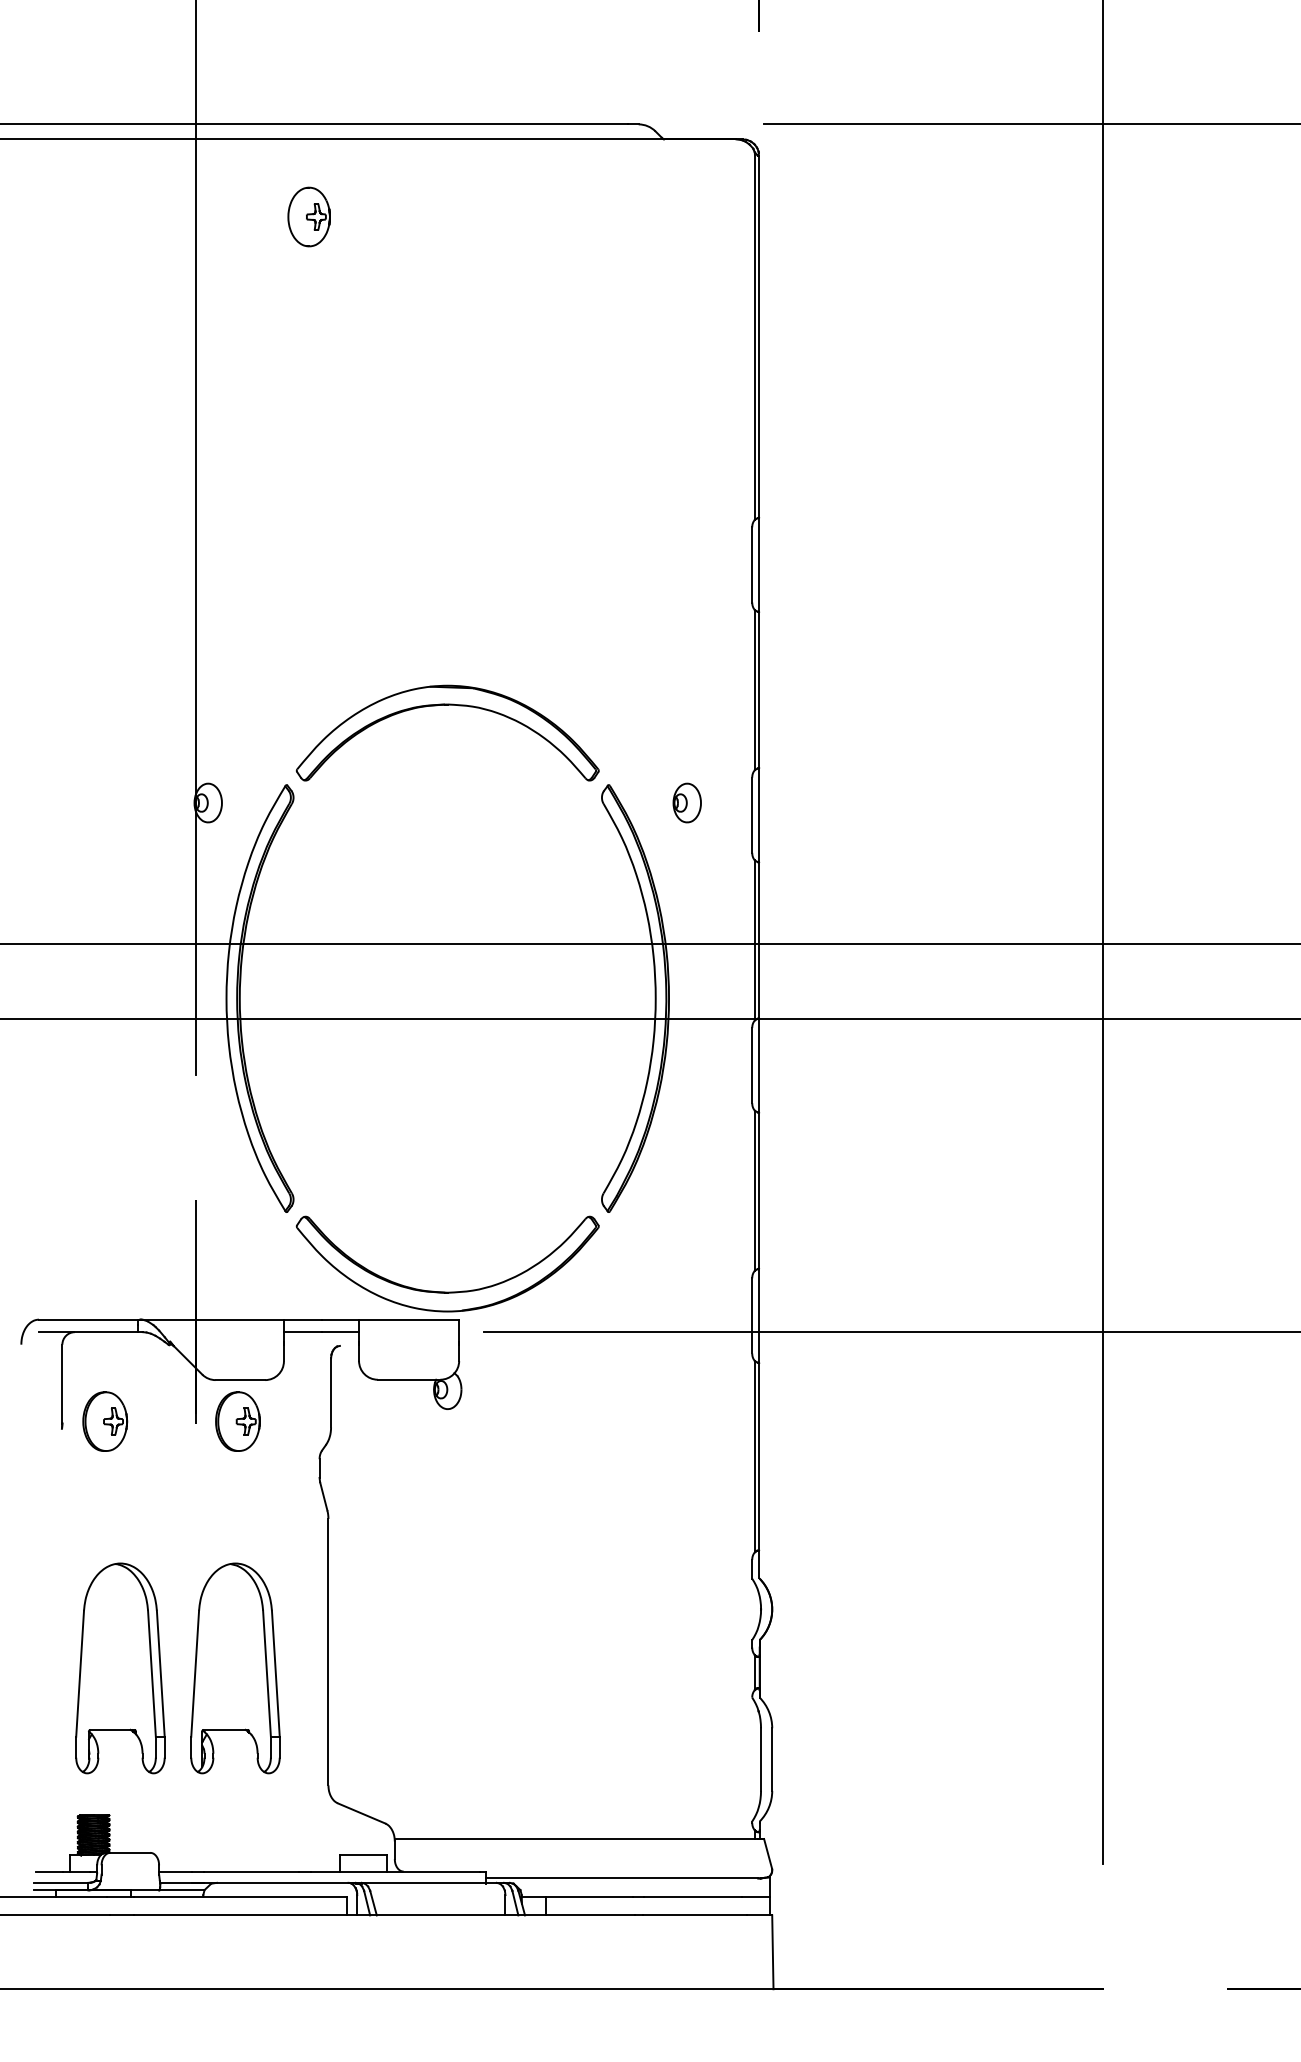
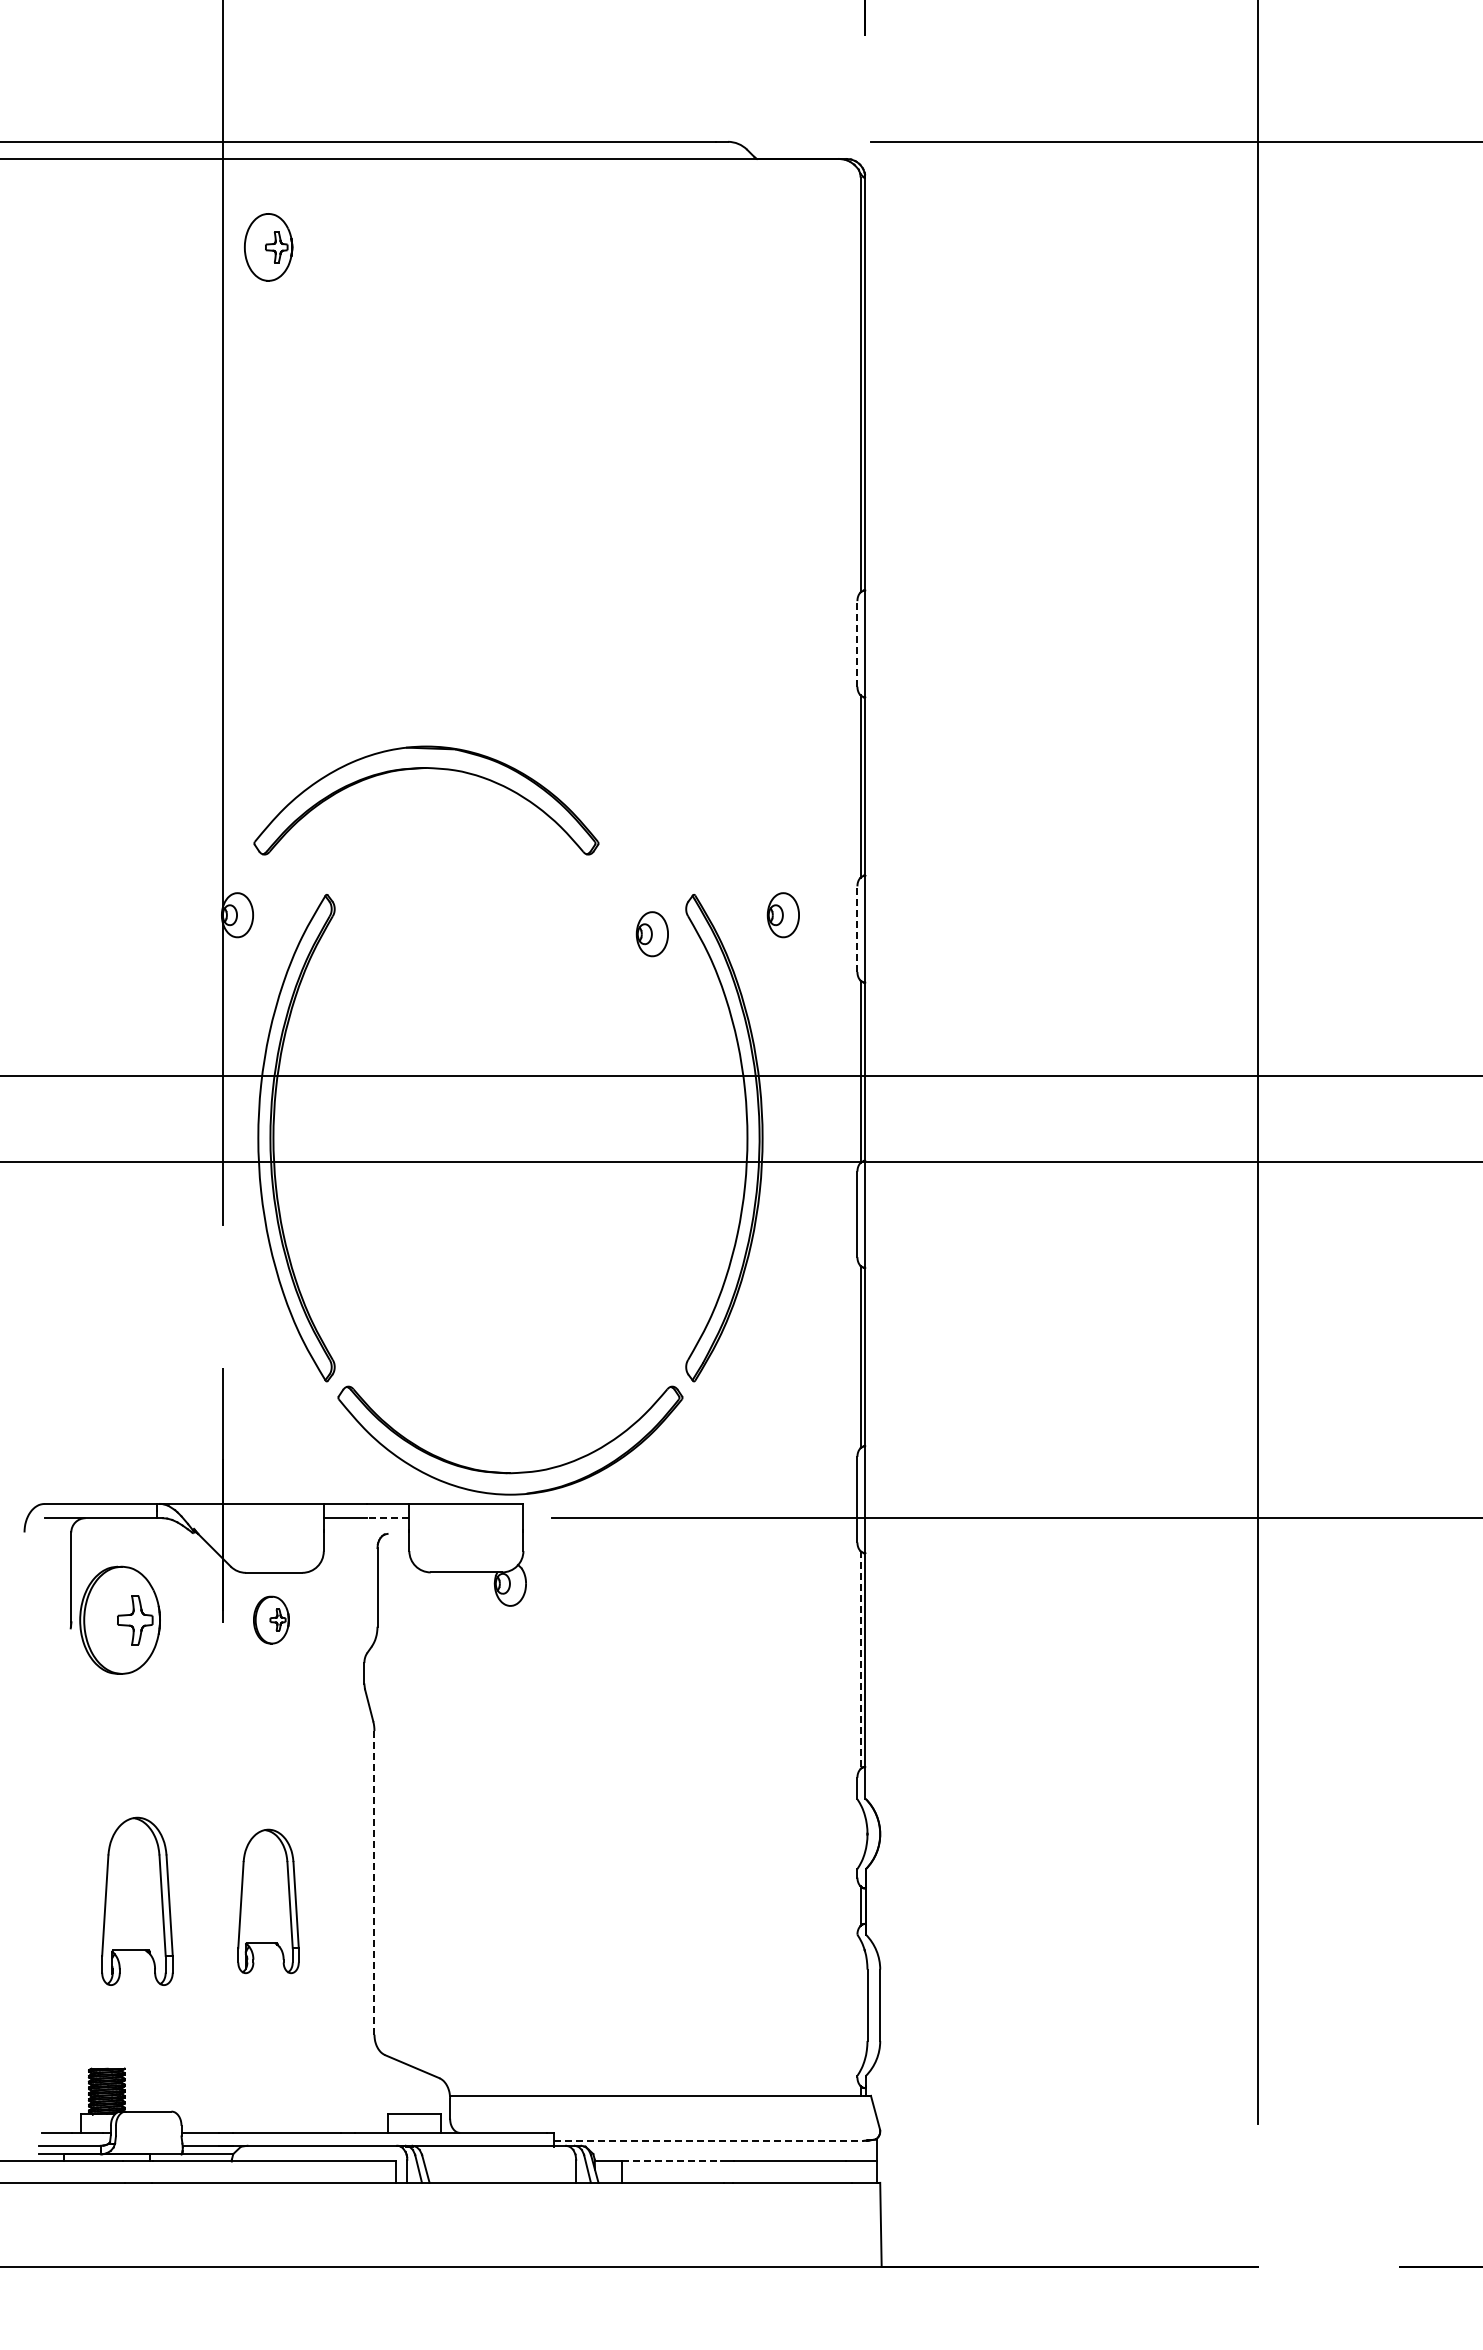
part: (309, 217) -> (268, 247), moved
line: (752, 564) -> (857, 643), solid -> dashed
part: (443, 705) -> (421, 769), moved
line: (752, 815) -> (857, 929), solid -> dashed
part: (571, 819) -> (651, 934), added
line: (339, 1332) -> (387, 1518), solid -> dashed
part: (104, 1421) -> (119, 1619), size x1.6
part: (238, 1421) -> (271, 1619), size x0.7
line: (754, 1457) -> (860, 1660), solid -> dashed
line: (328, 1651) -> (374, 1882), solid -> dashed
part: (120, 1668) -> (137, 1901), size x0.7
part: (235, 1668) -> (268, 1901), size x0.6
line: (622, 1878) -> (709, 2140), solid -> dashed
line: (589, 1896) -> (671, 2161), solid -> dashed

